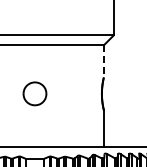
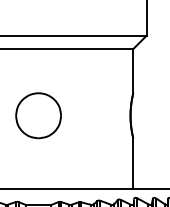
line: (103, 61) -> (132, 71), dashed -> solid
part: (34, 93) -> (37, 115), size x1.43

